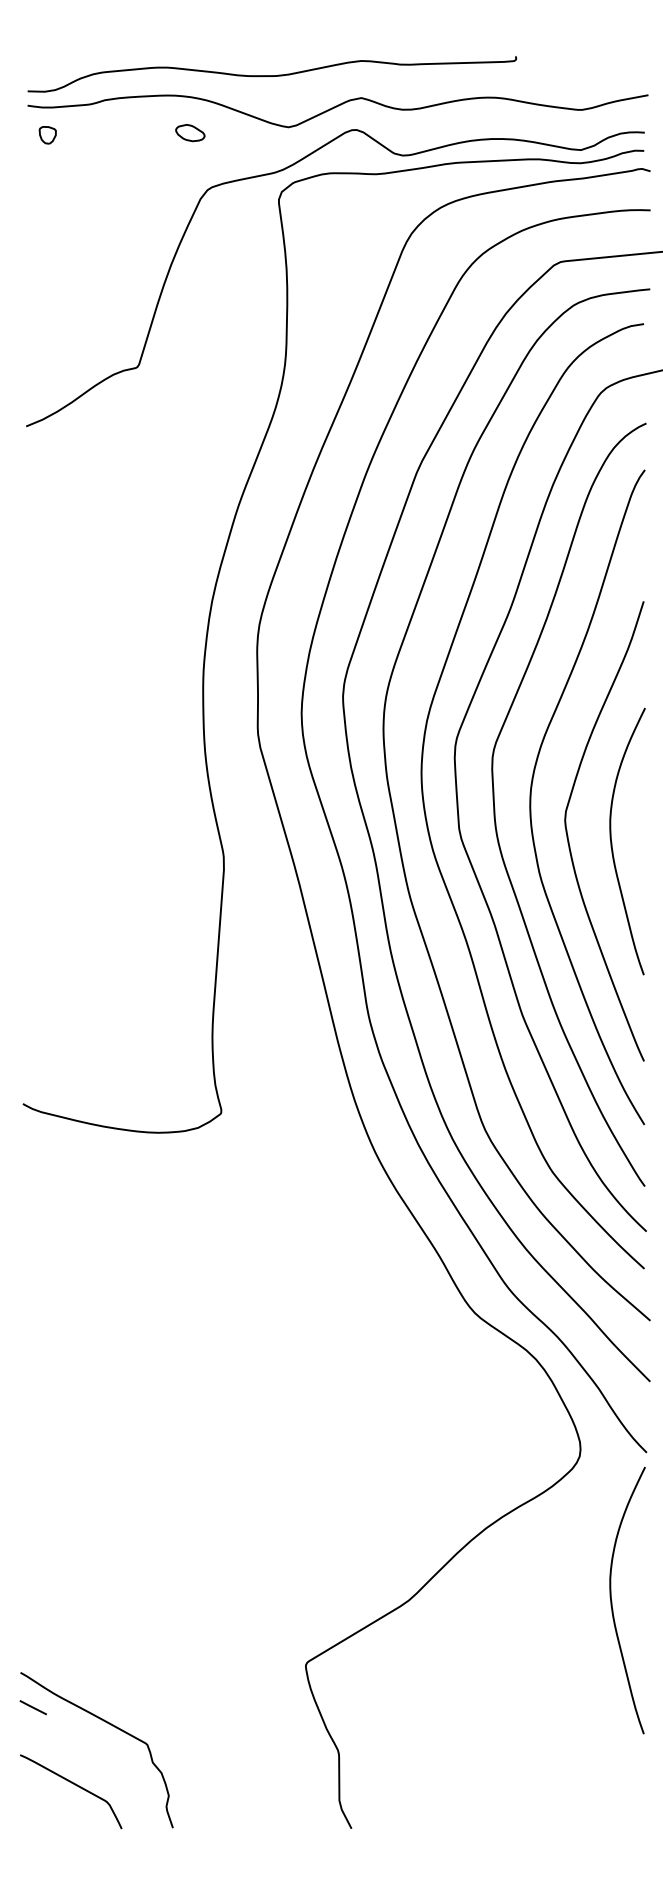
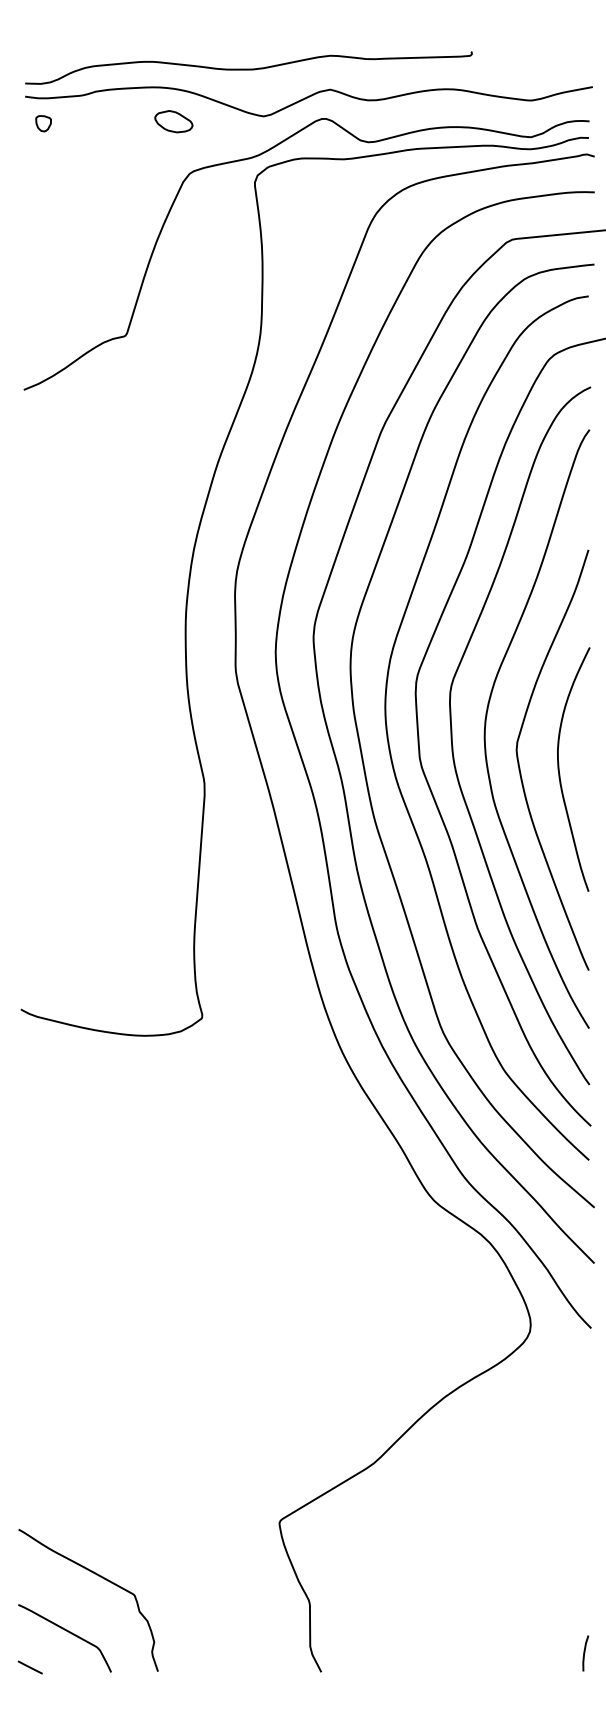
part: (190, 132) -> (174, 121), size x1.43
curve: (612, 1601) -> (559, 1464), removed
line: (32, 1707) -> (29, 1667), moved
line: (640, 1807) -> (585, 1652), added

